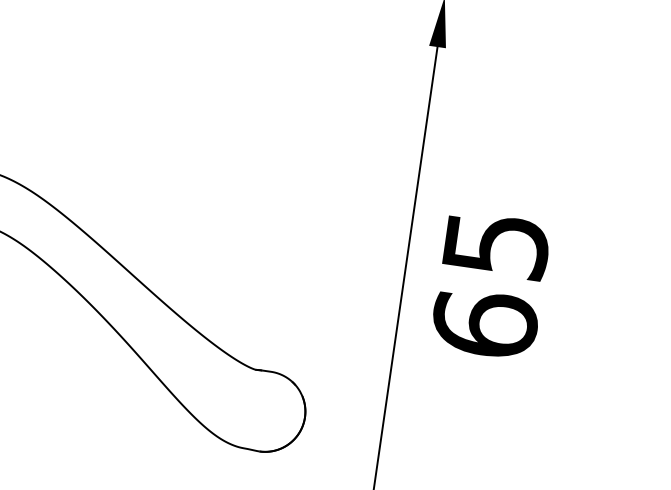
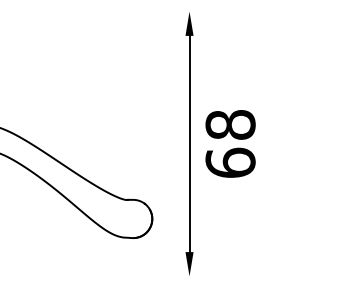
text: (496, 243) -> (230, 124), 65 -> 68

